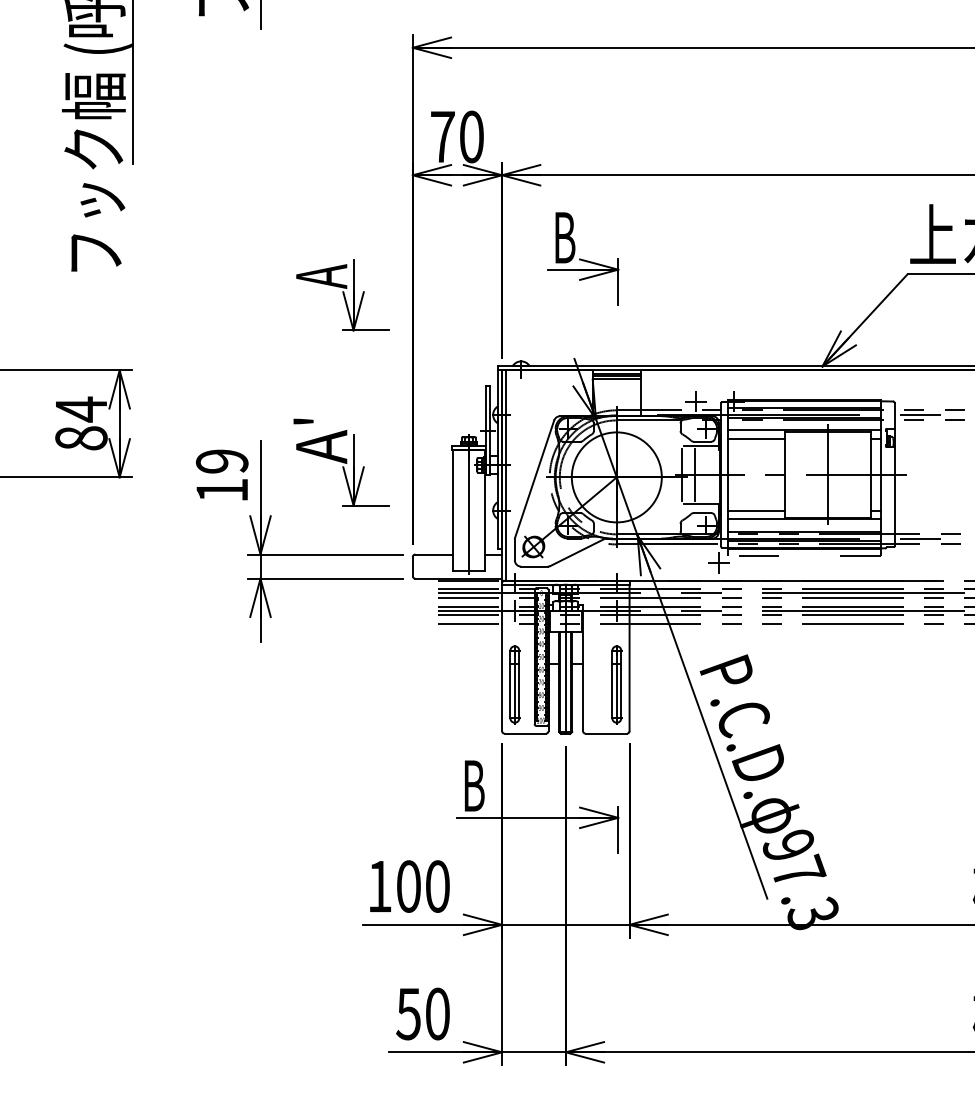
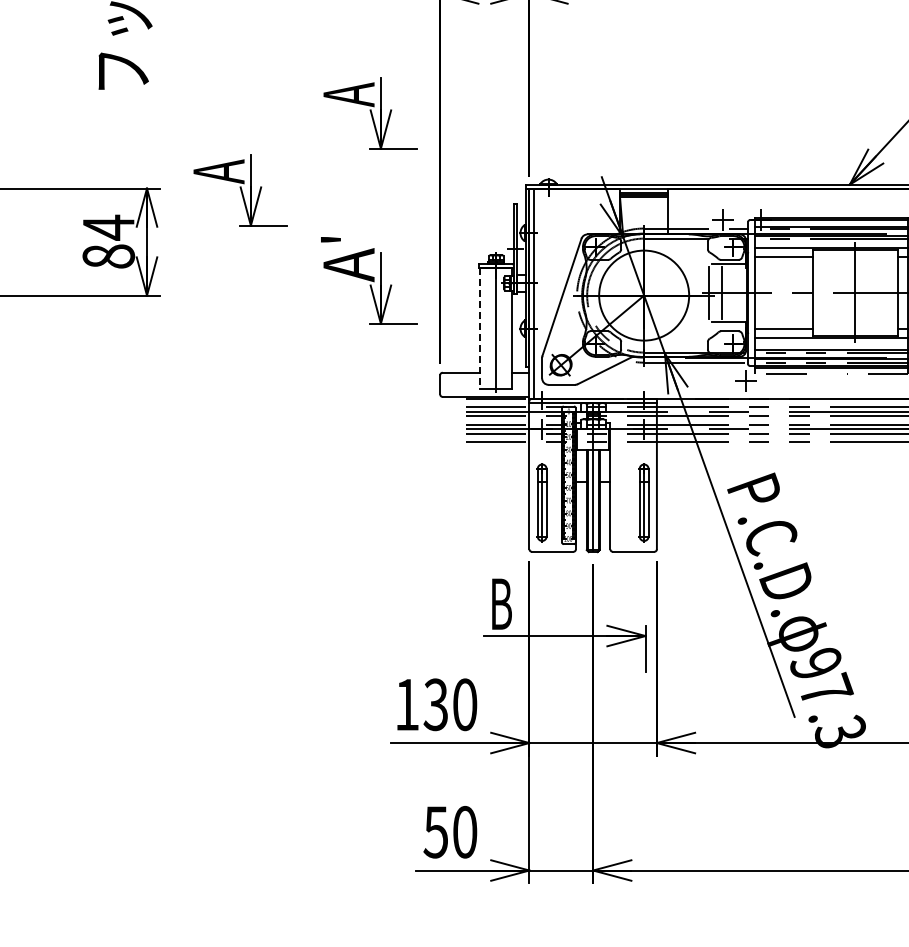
part: (583, 258) -> (610, 76), removed
part: (212, 372) -> (239, 190), added
line: (453, 510) -> (480, 328), solid -> dashed
part: (299, 554) -> (326, 372), removed
text: (408, 886) -> (435, 704), 100 -> 130

